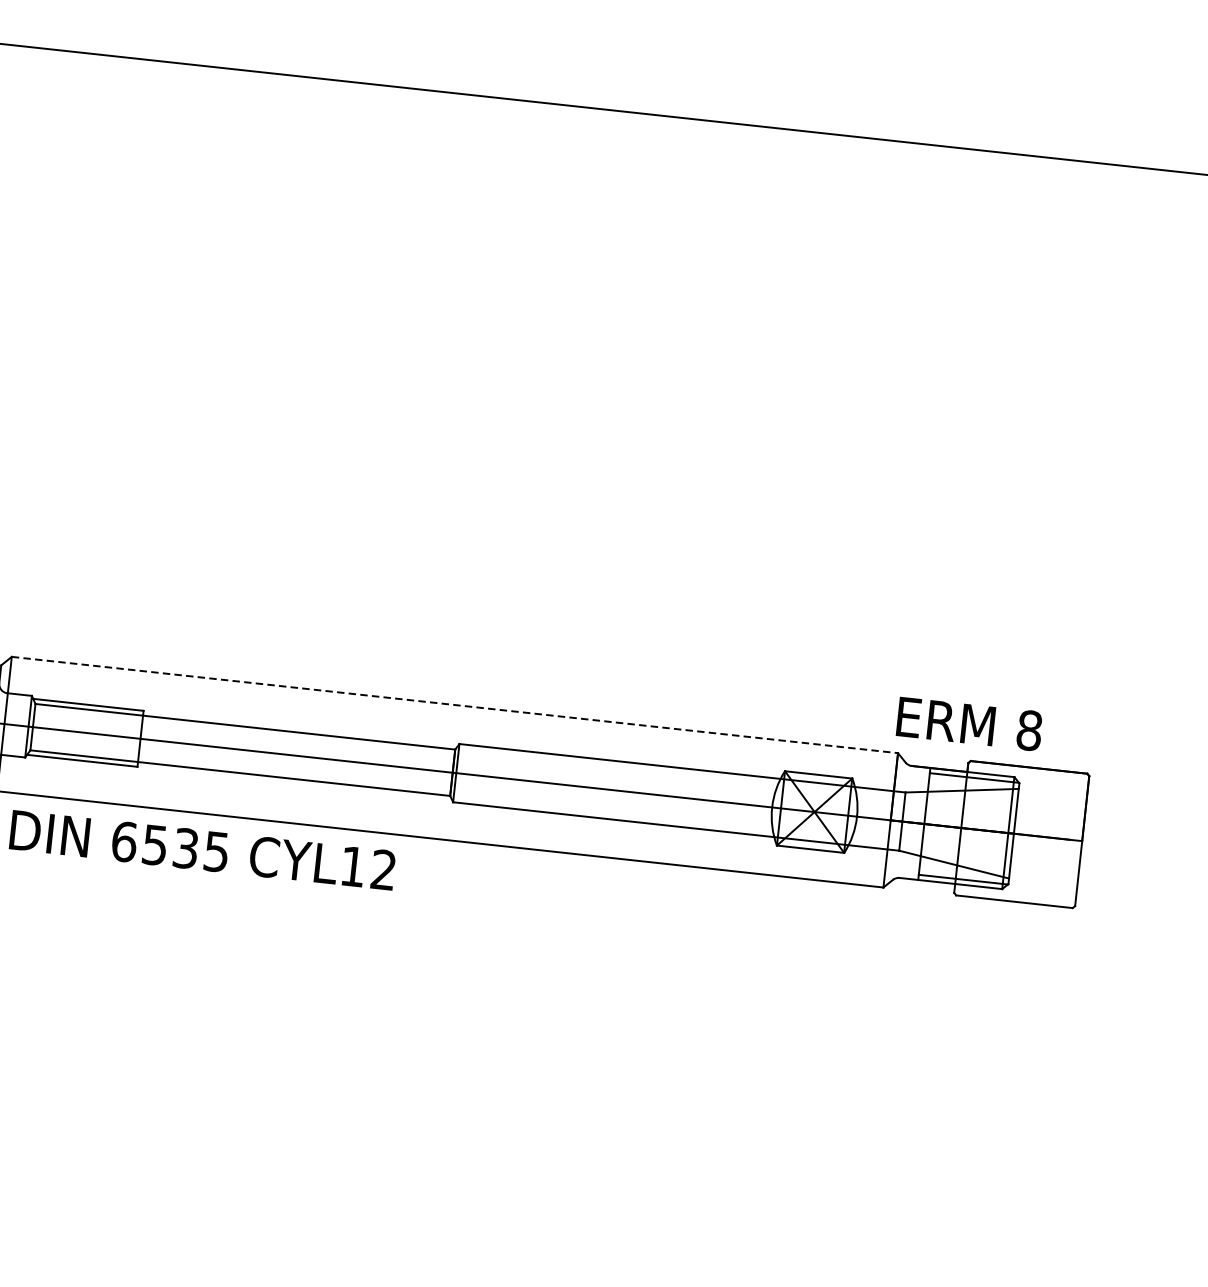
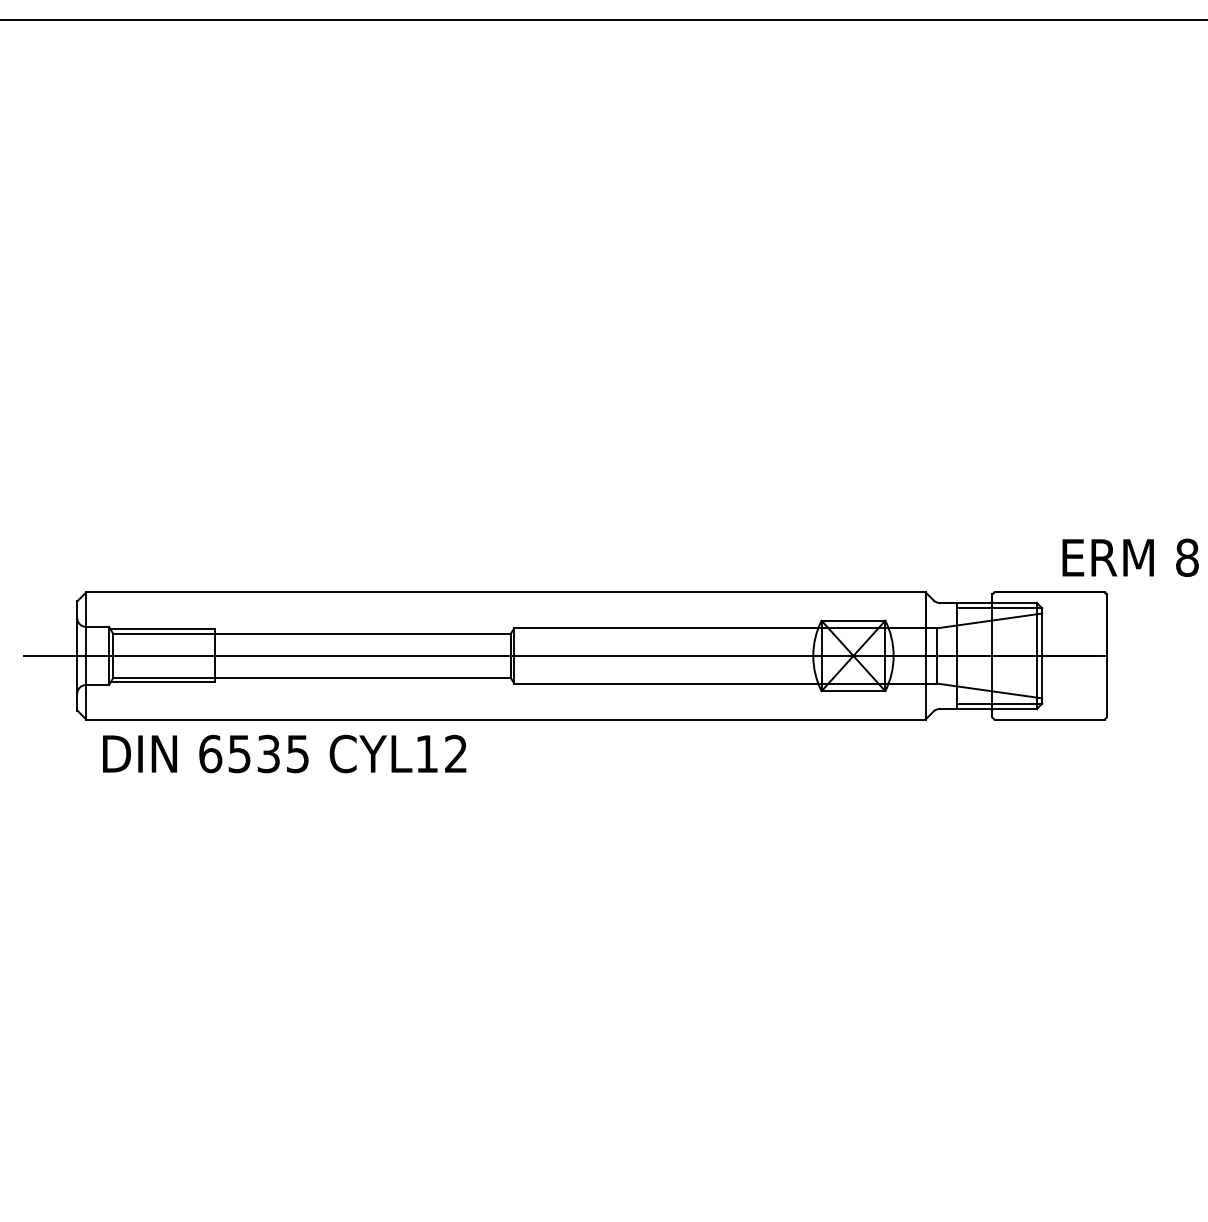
line: (454, 705) -> (505, 592), dashed -> solid
text: (969, 723) -> (1130, 557), moved

